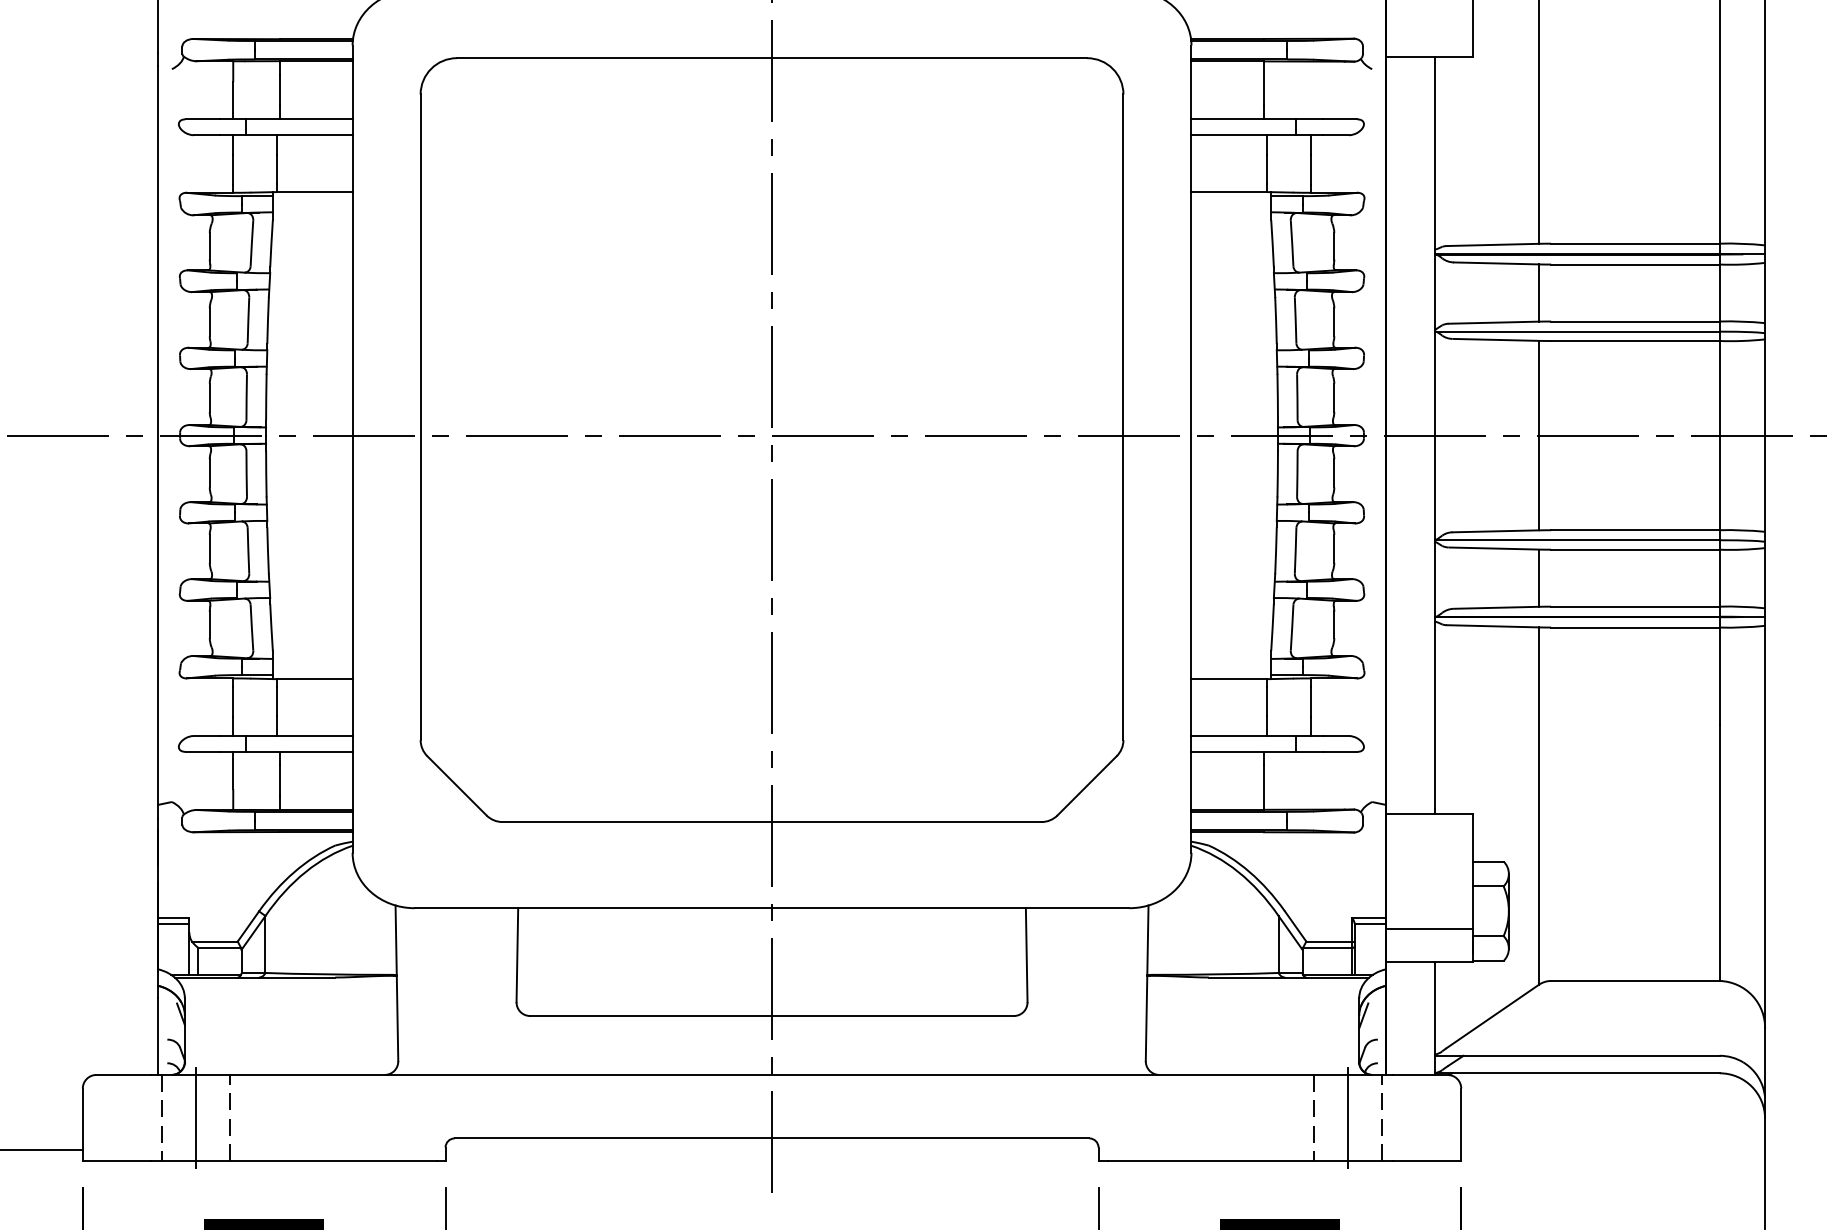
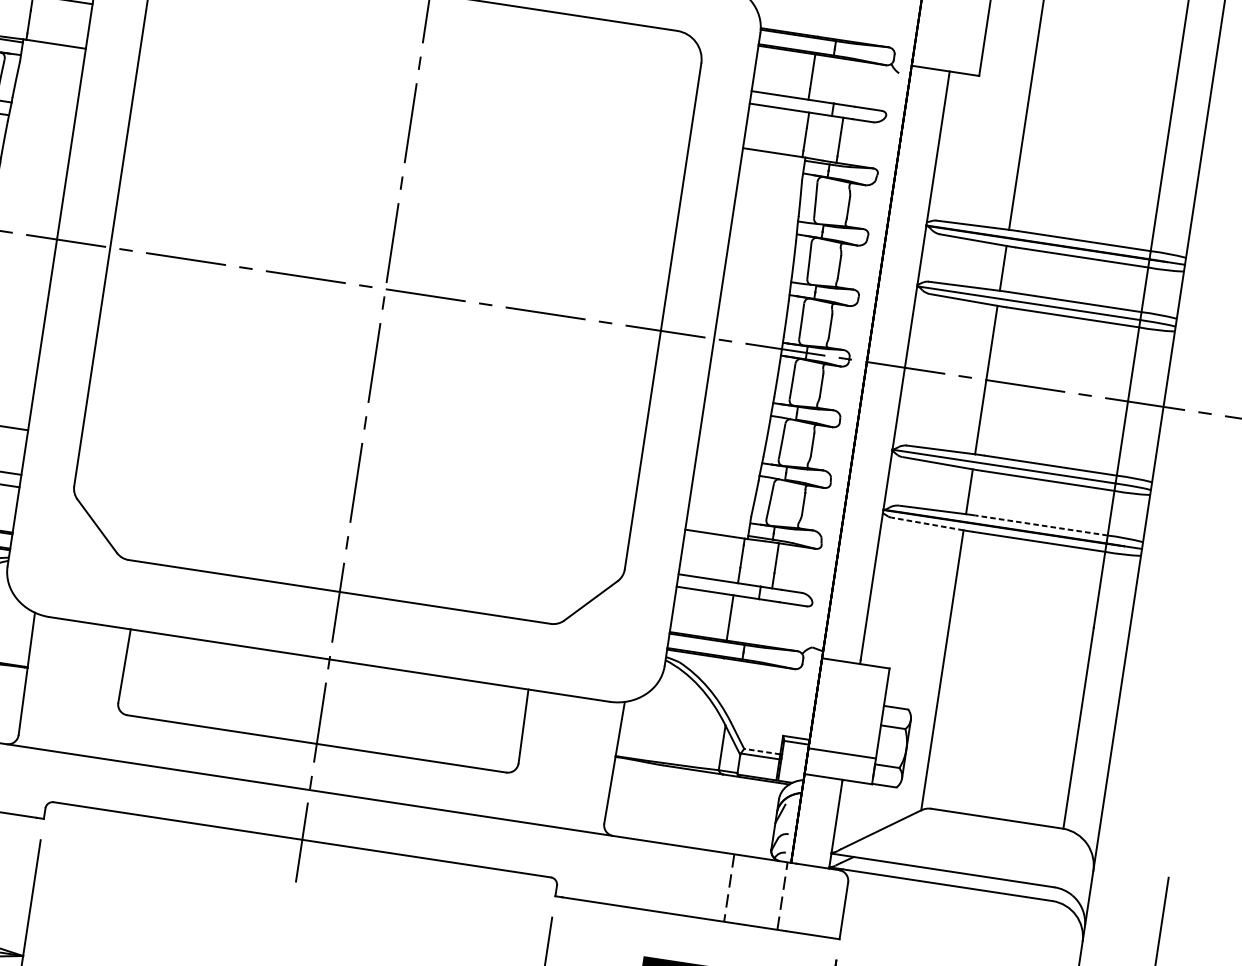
line: (1634, 606) -> (1040, 525), solid -> dashed
line: (1492, 626) -> (927, 524), solid -> dashed
line: (1328, 941) -> (761, 751), solid -> dashed
line: (1347, 1118) -> (755, 892), removed

